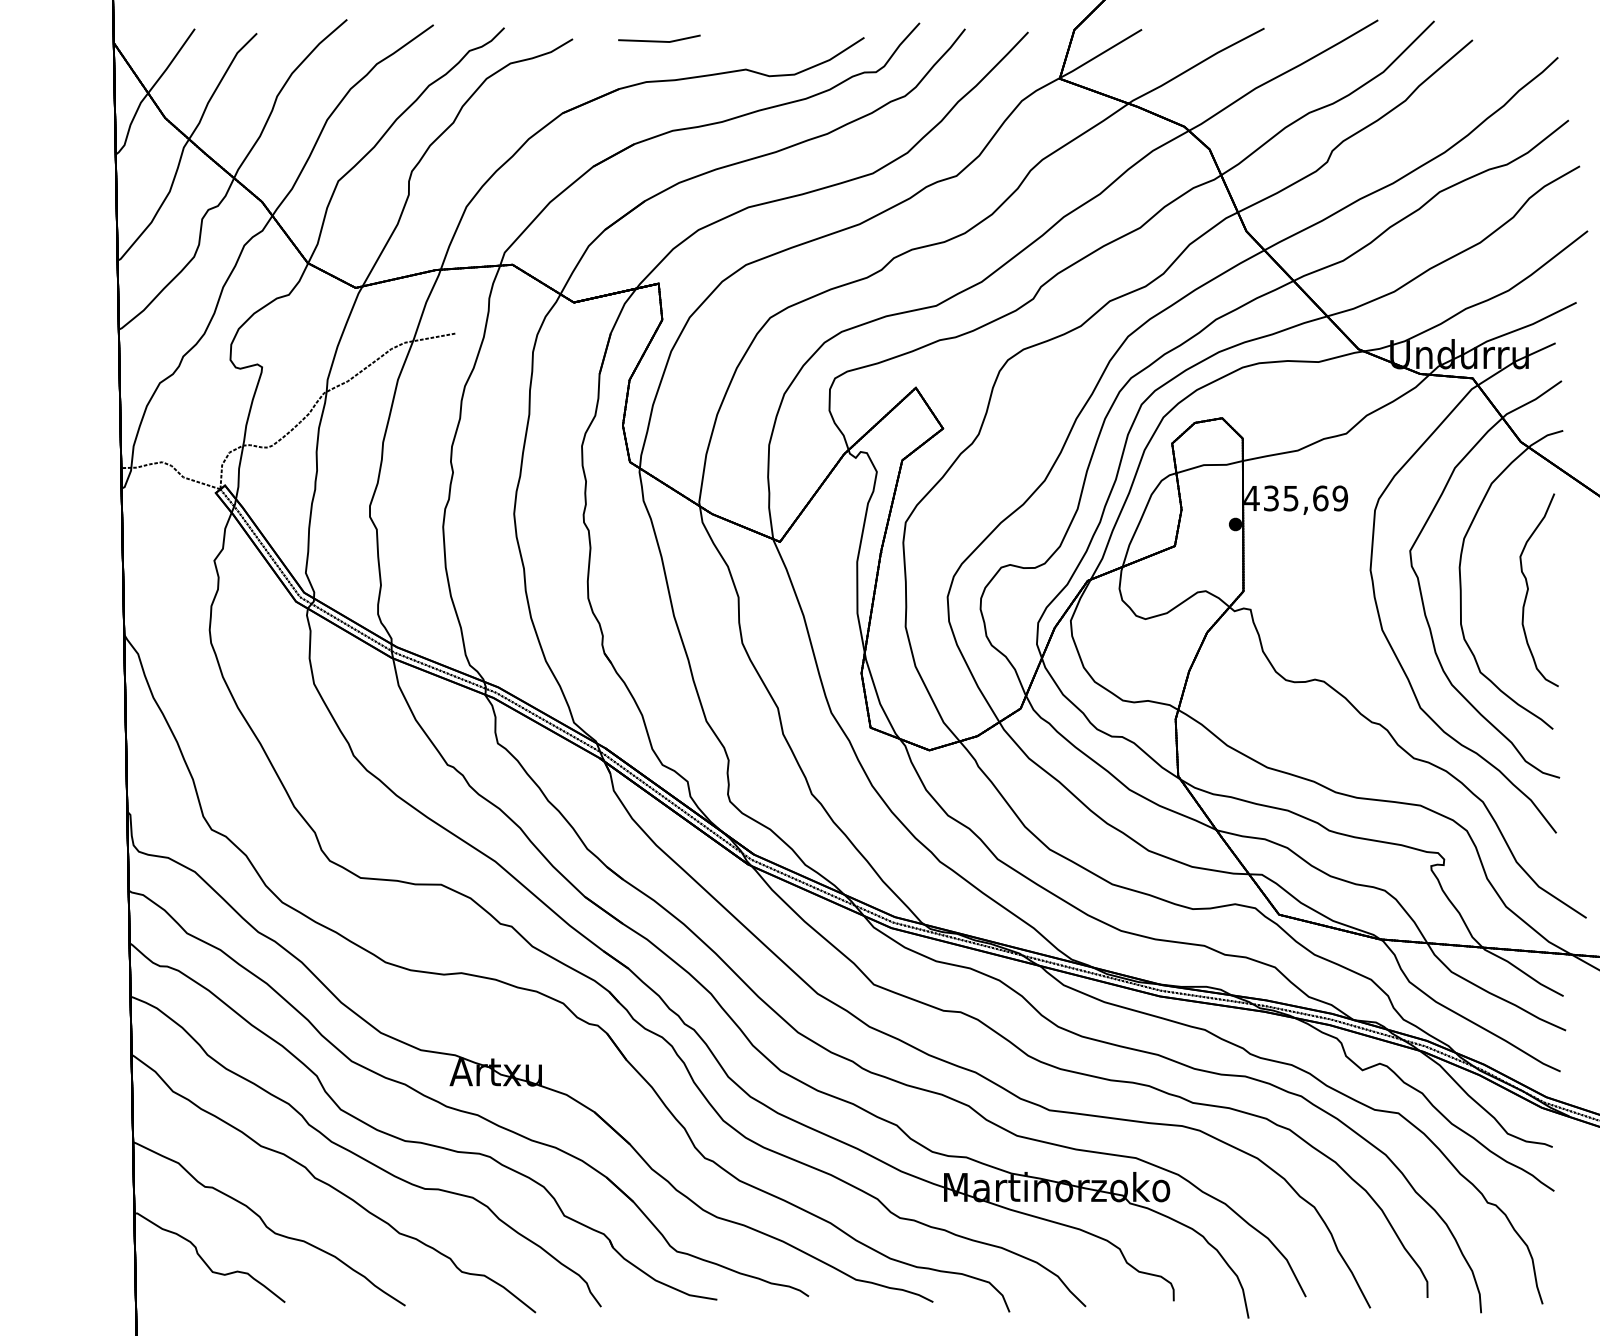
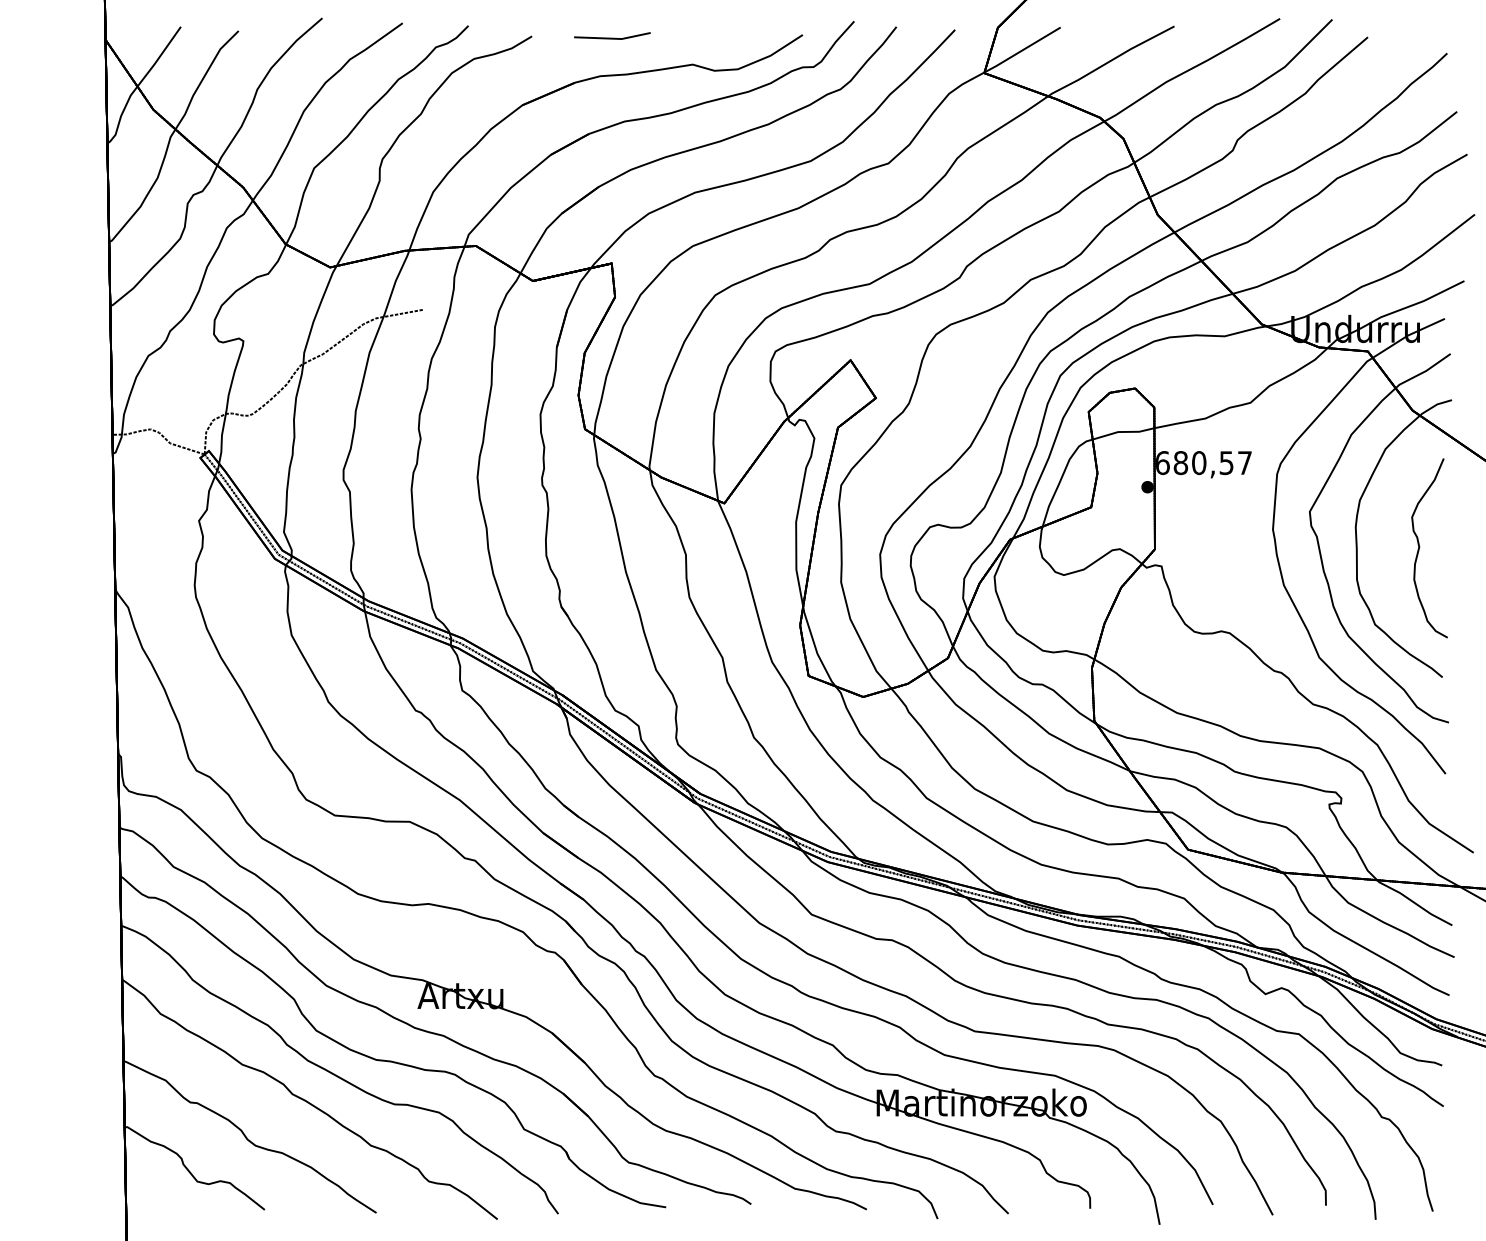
text: (1296, 498) -> (1204, 463), 435,69 -> 680,57

